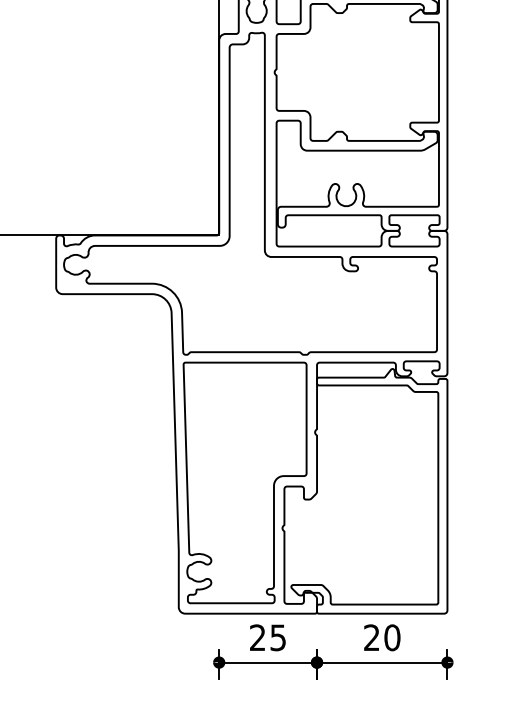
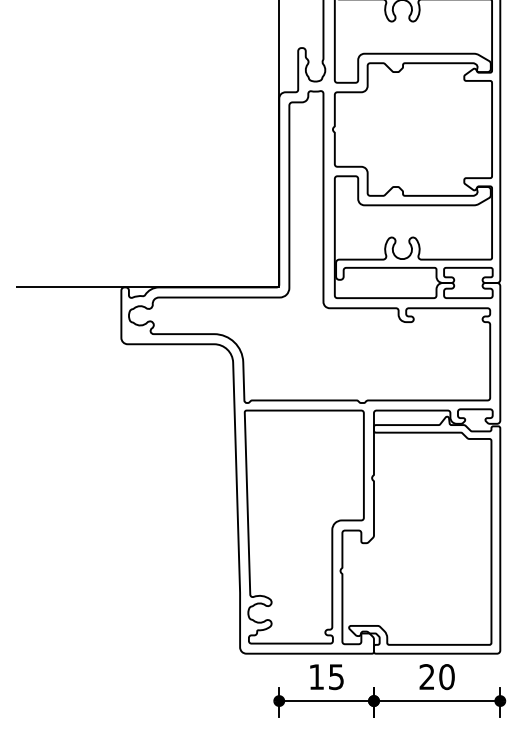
text: (257, 637) -> (316, 676), 25 -> 15

